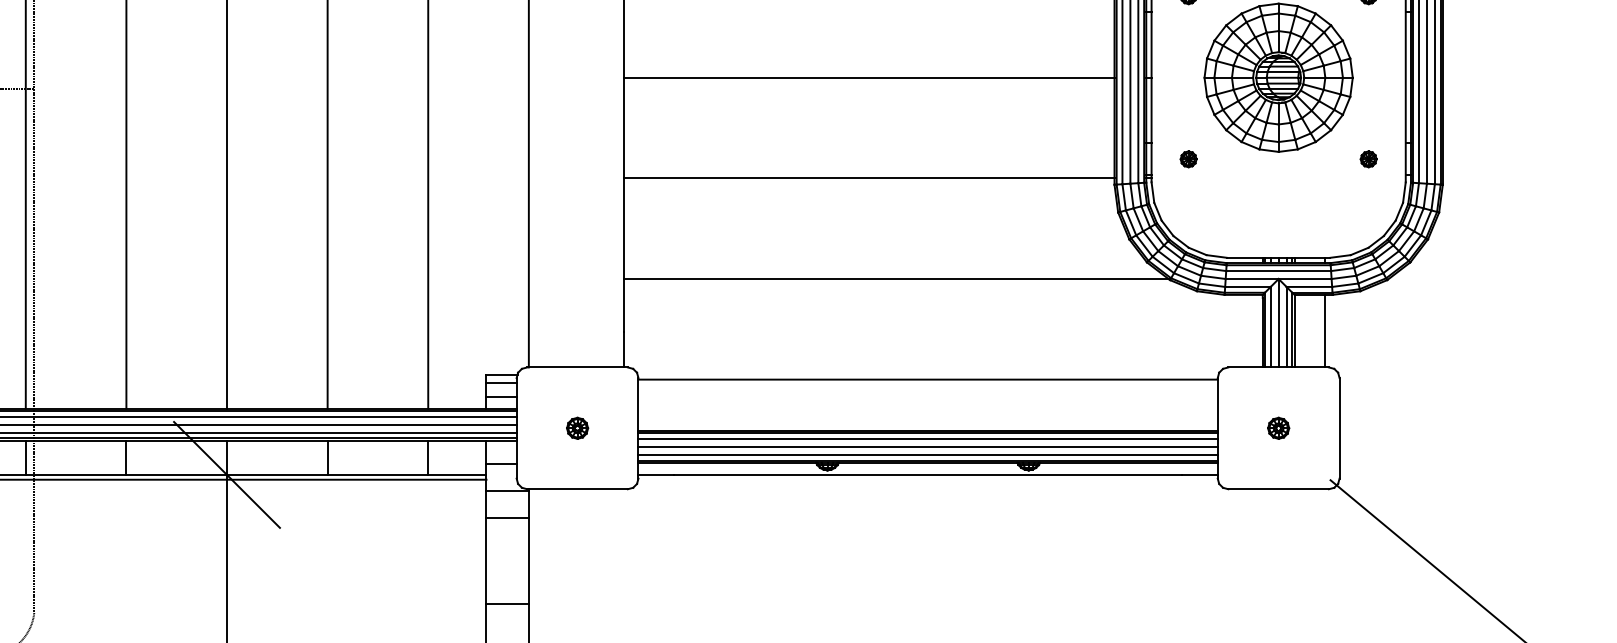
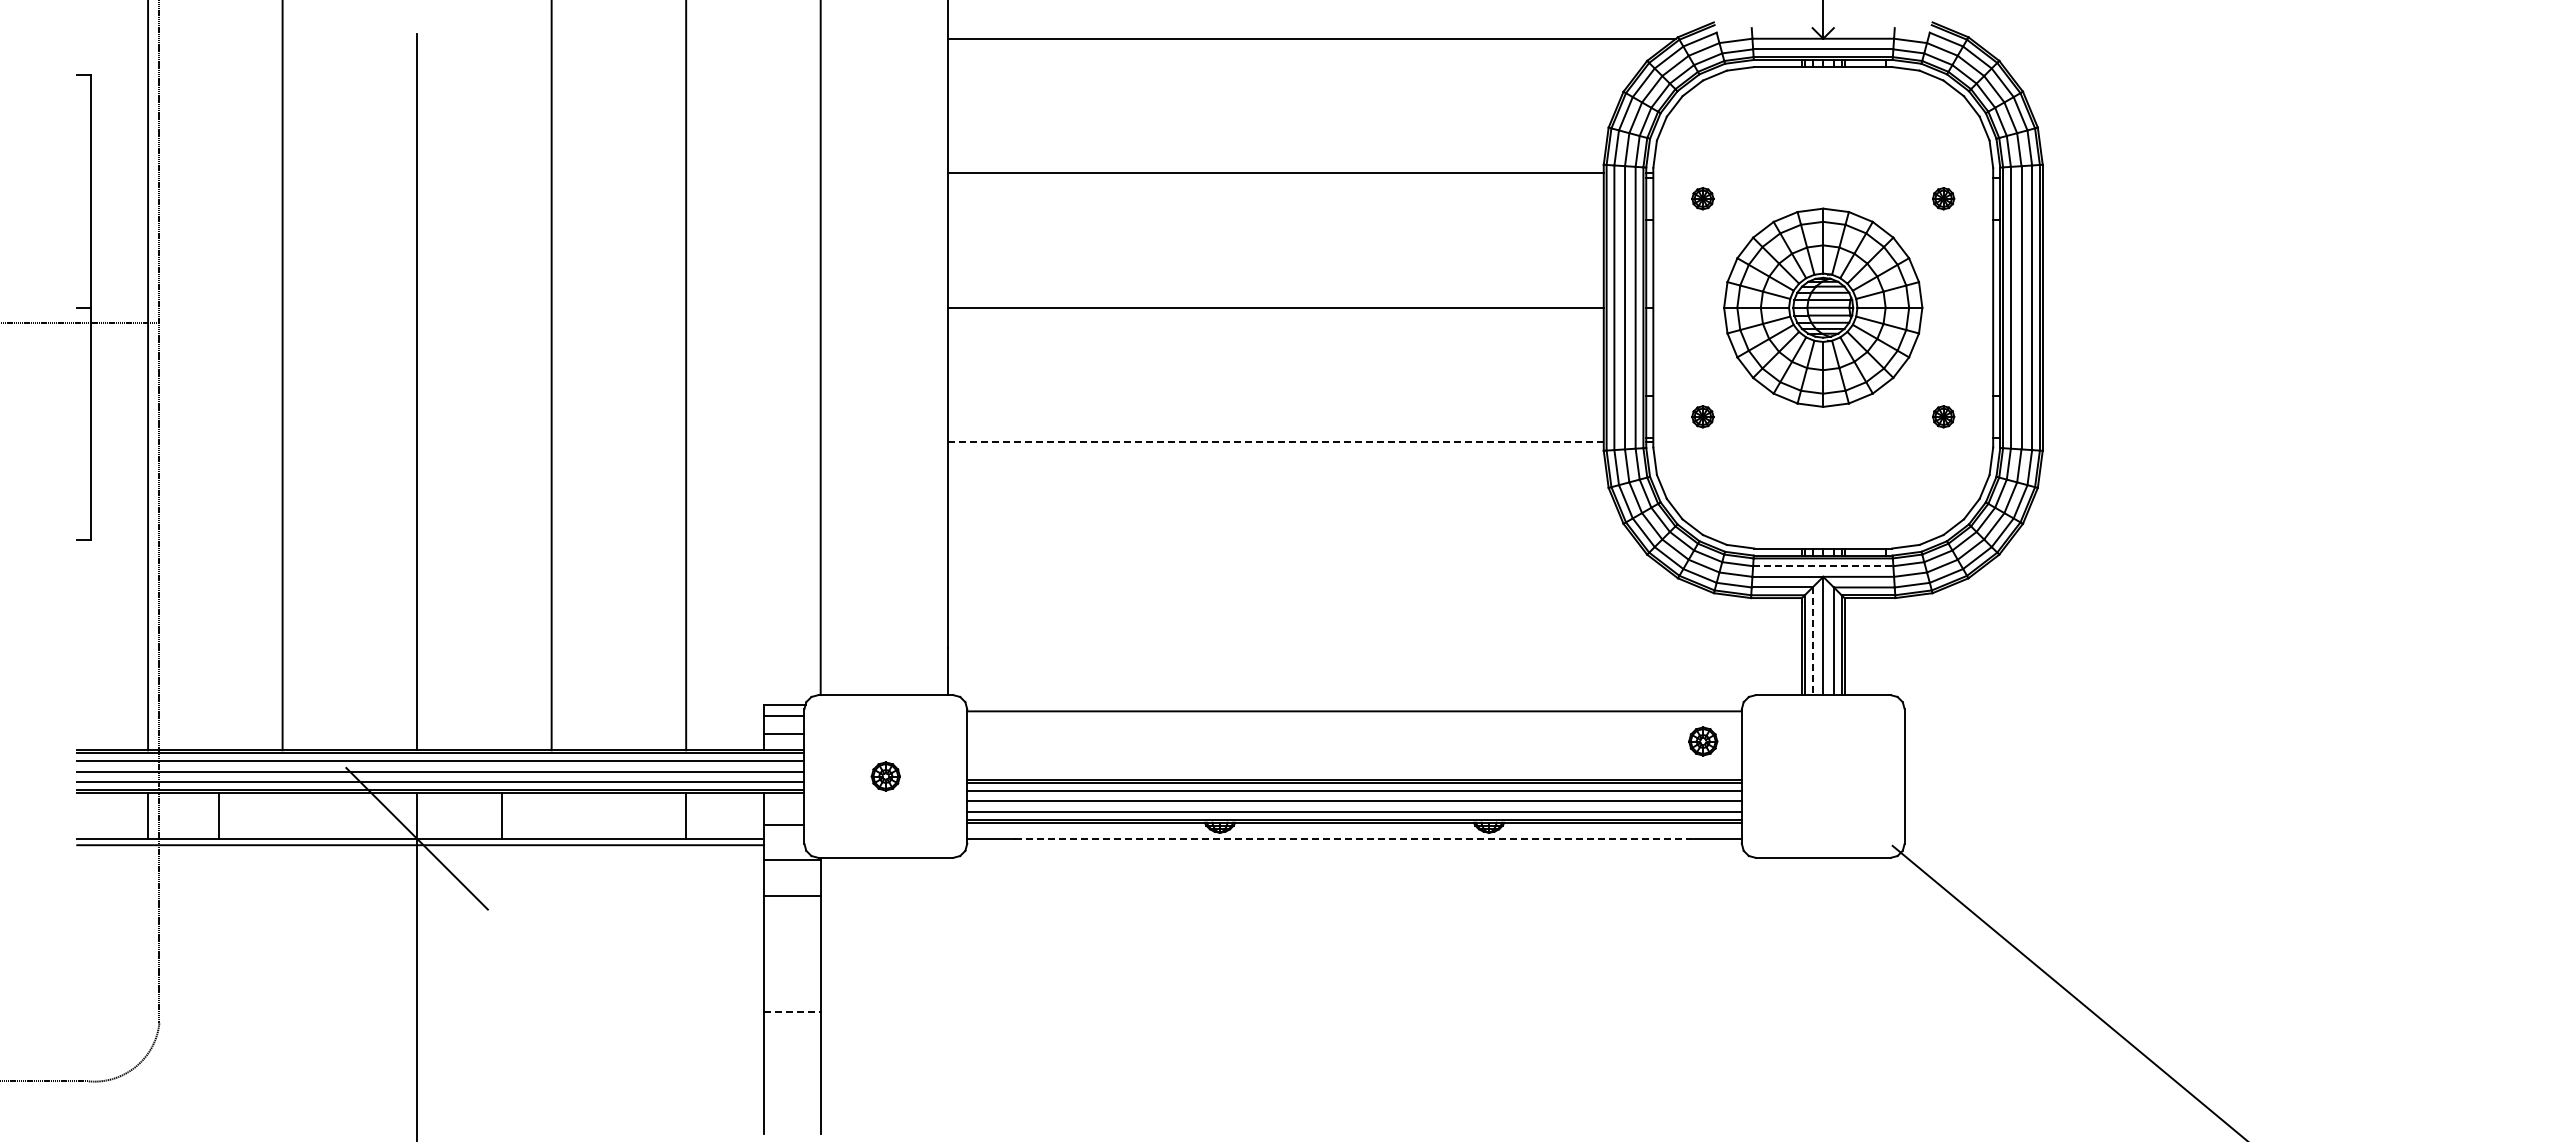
line: (868, 178) -> (1275, 442), solid -> dashed
line: (1278, 271) -> (1823, 566), solid -> dashed
line: (896, 278) -> (1312, 576), removed
line: (1270, 327) -> (1812, 641), solid -> dashed
line: (1325, 331) -> (1885, 646), removed
part: (1278, 428) -> (1703, 741), moved
line: (126, 457) -> (218, 815), moved
line: (327, 457) -> (501, 815), moved
line: (928, 474) -> (1354, 838), solid -> dashed
line: (507, 604) -> (792, 1011), solid -> dashed

